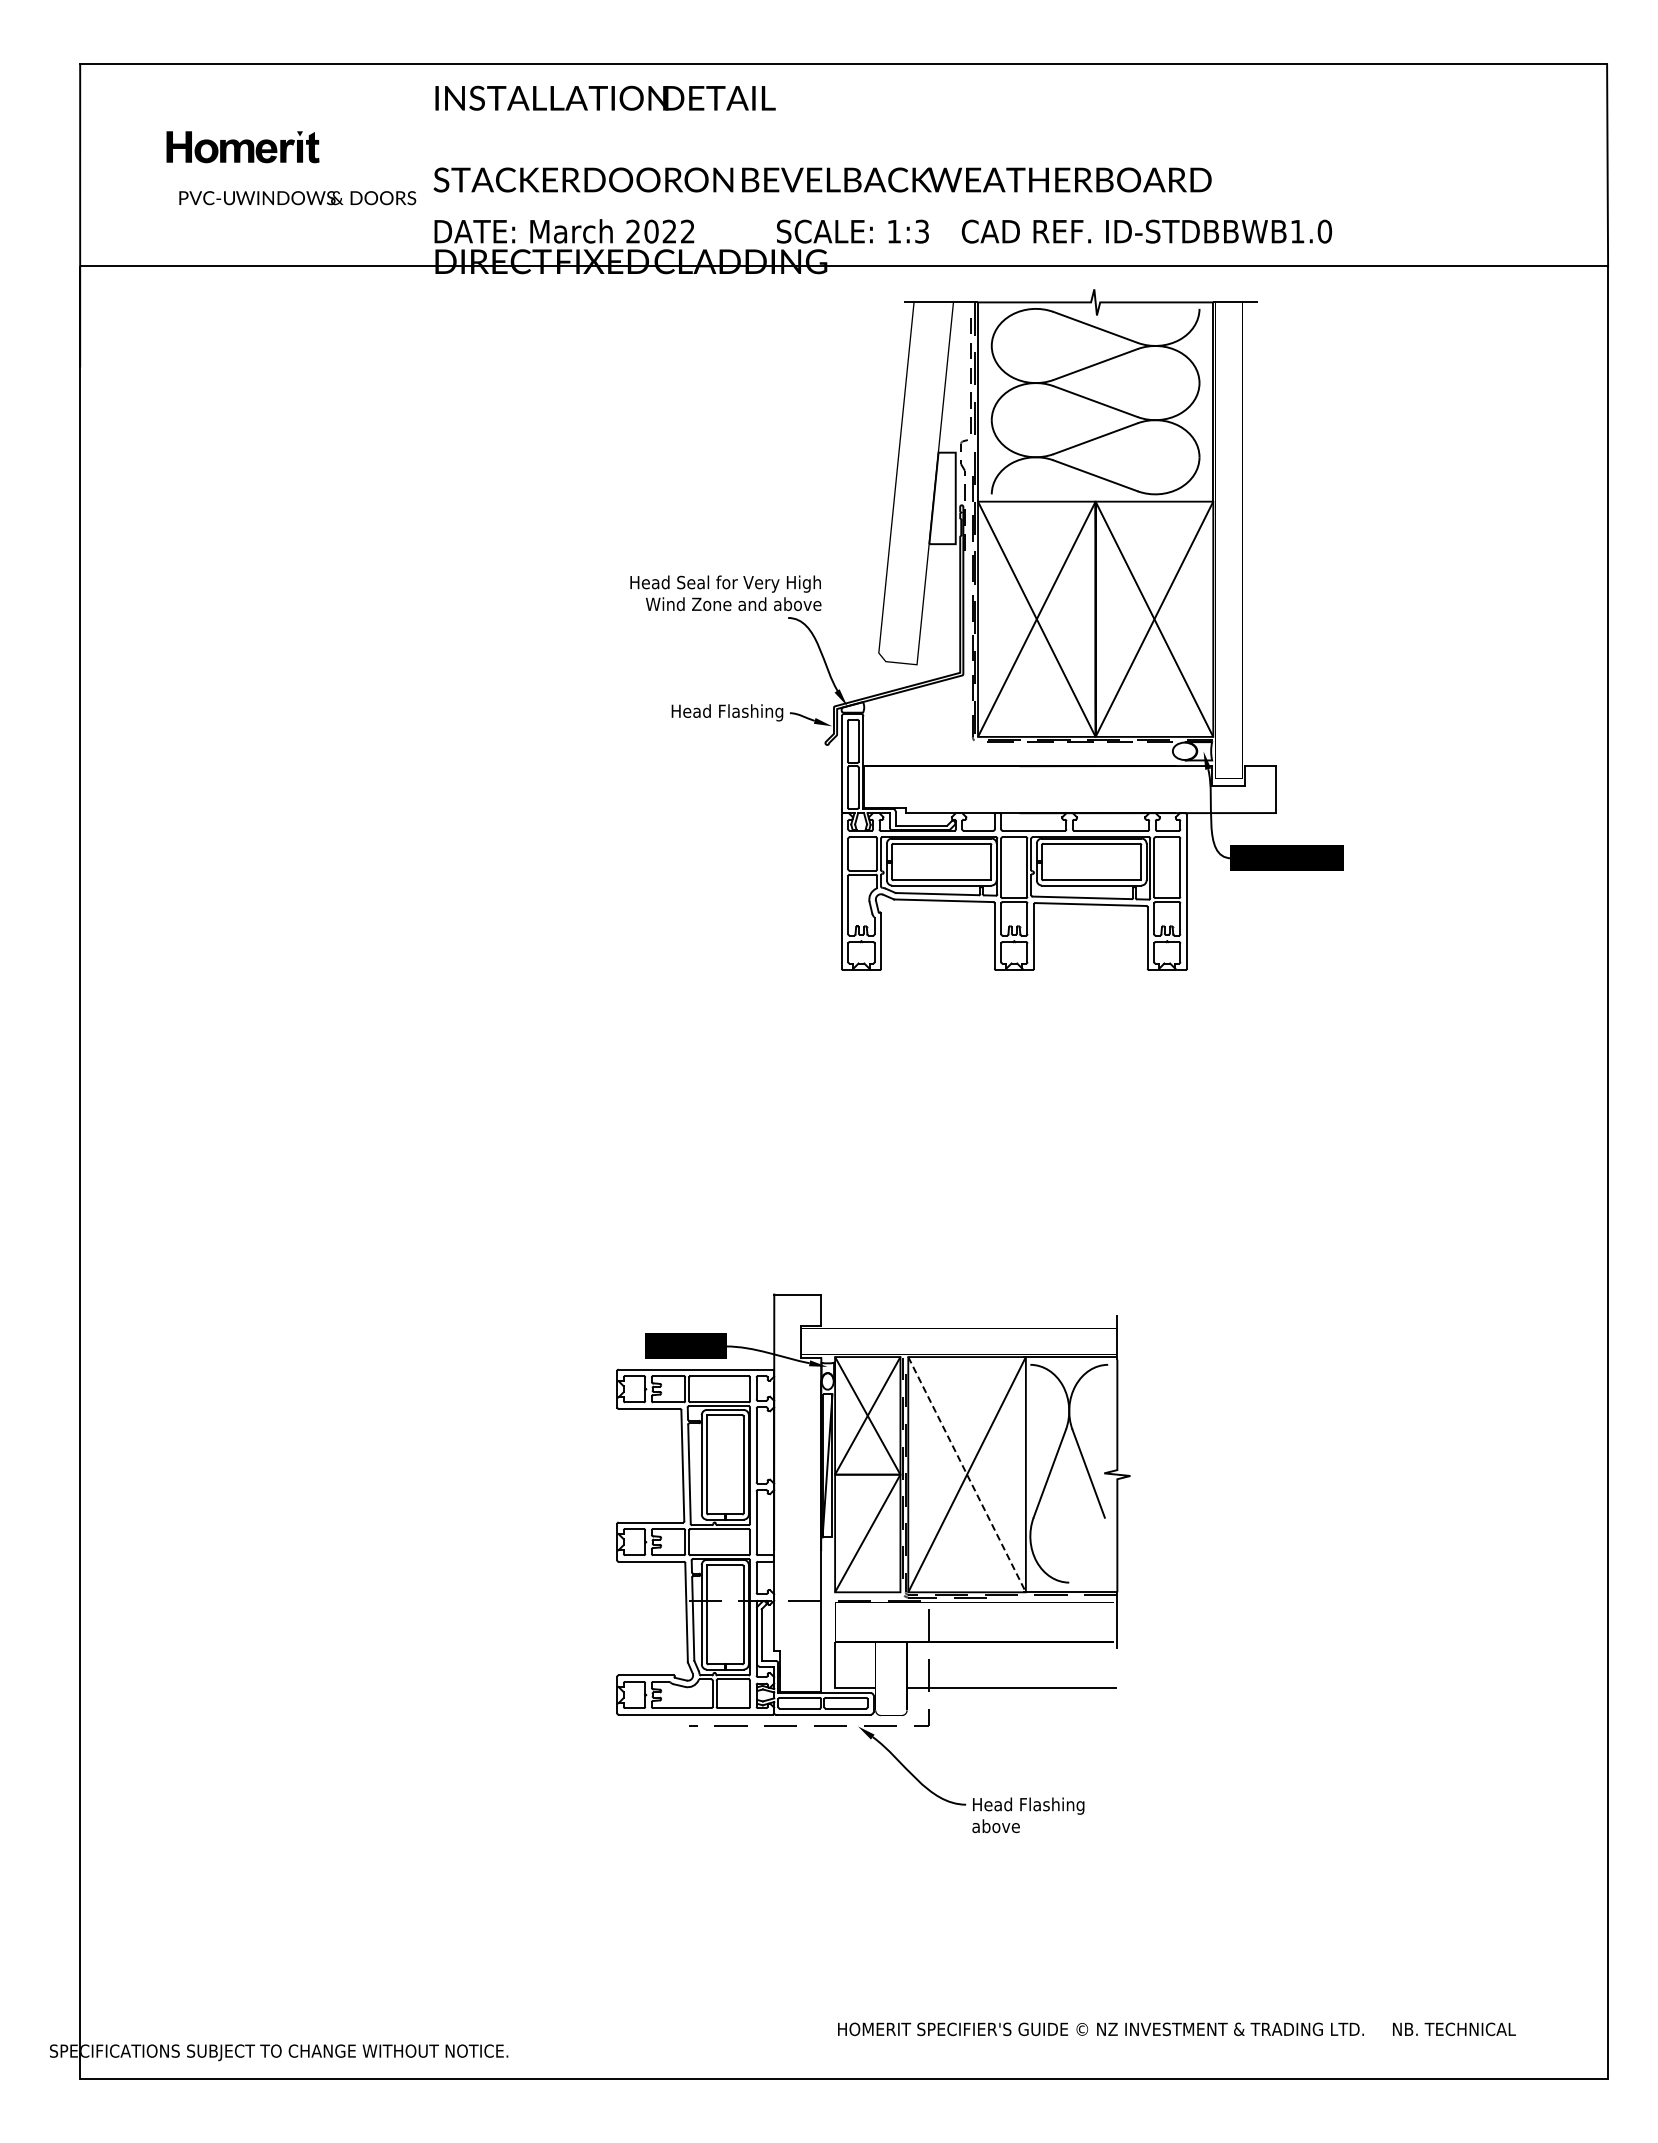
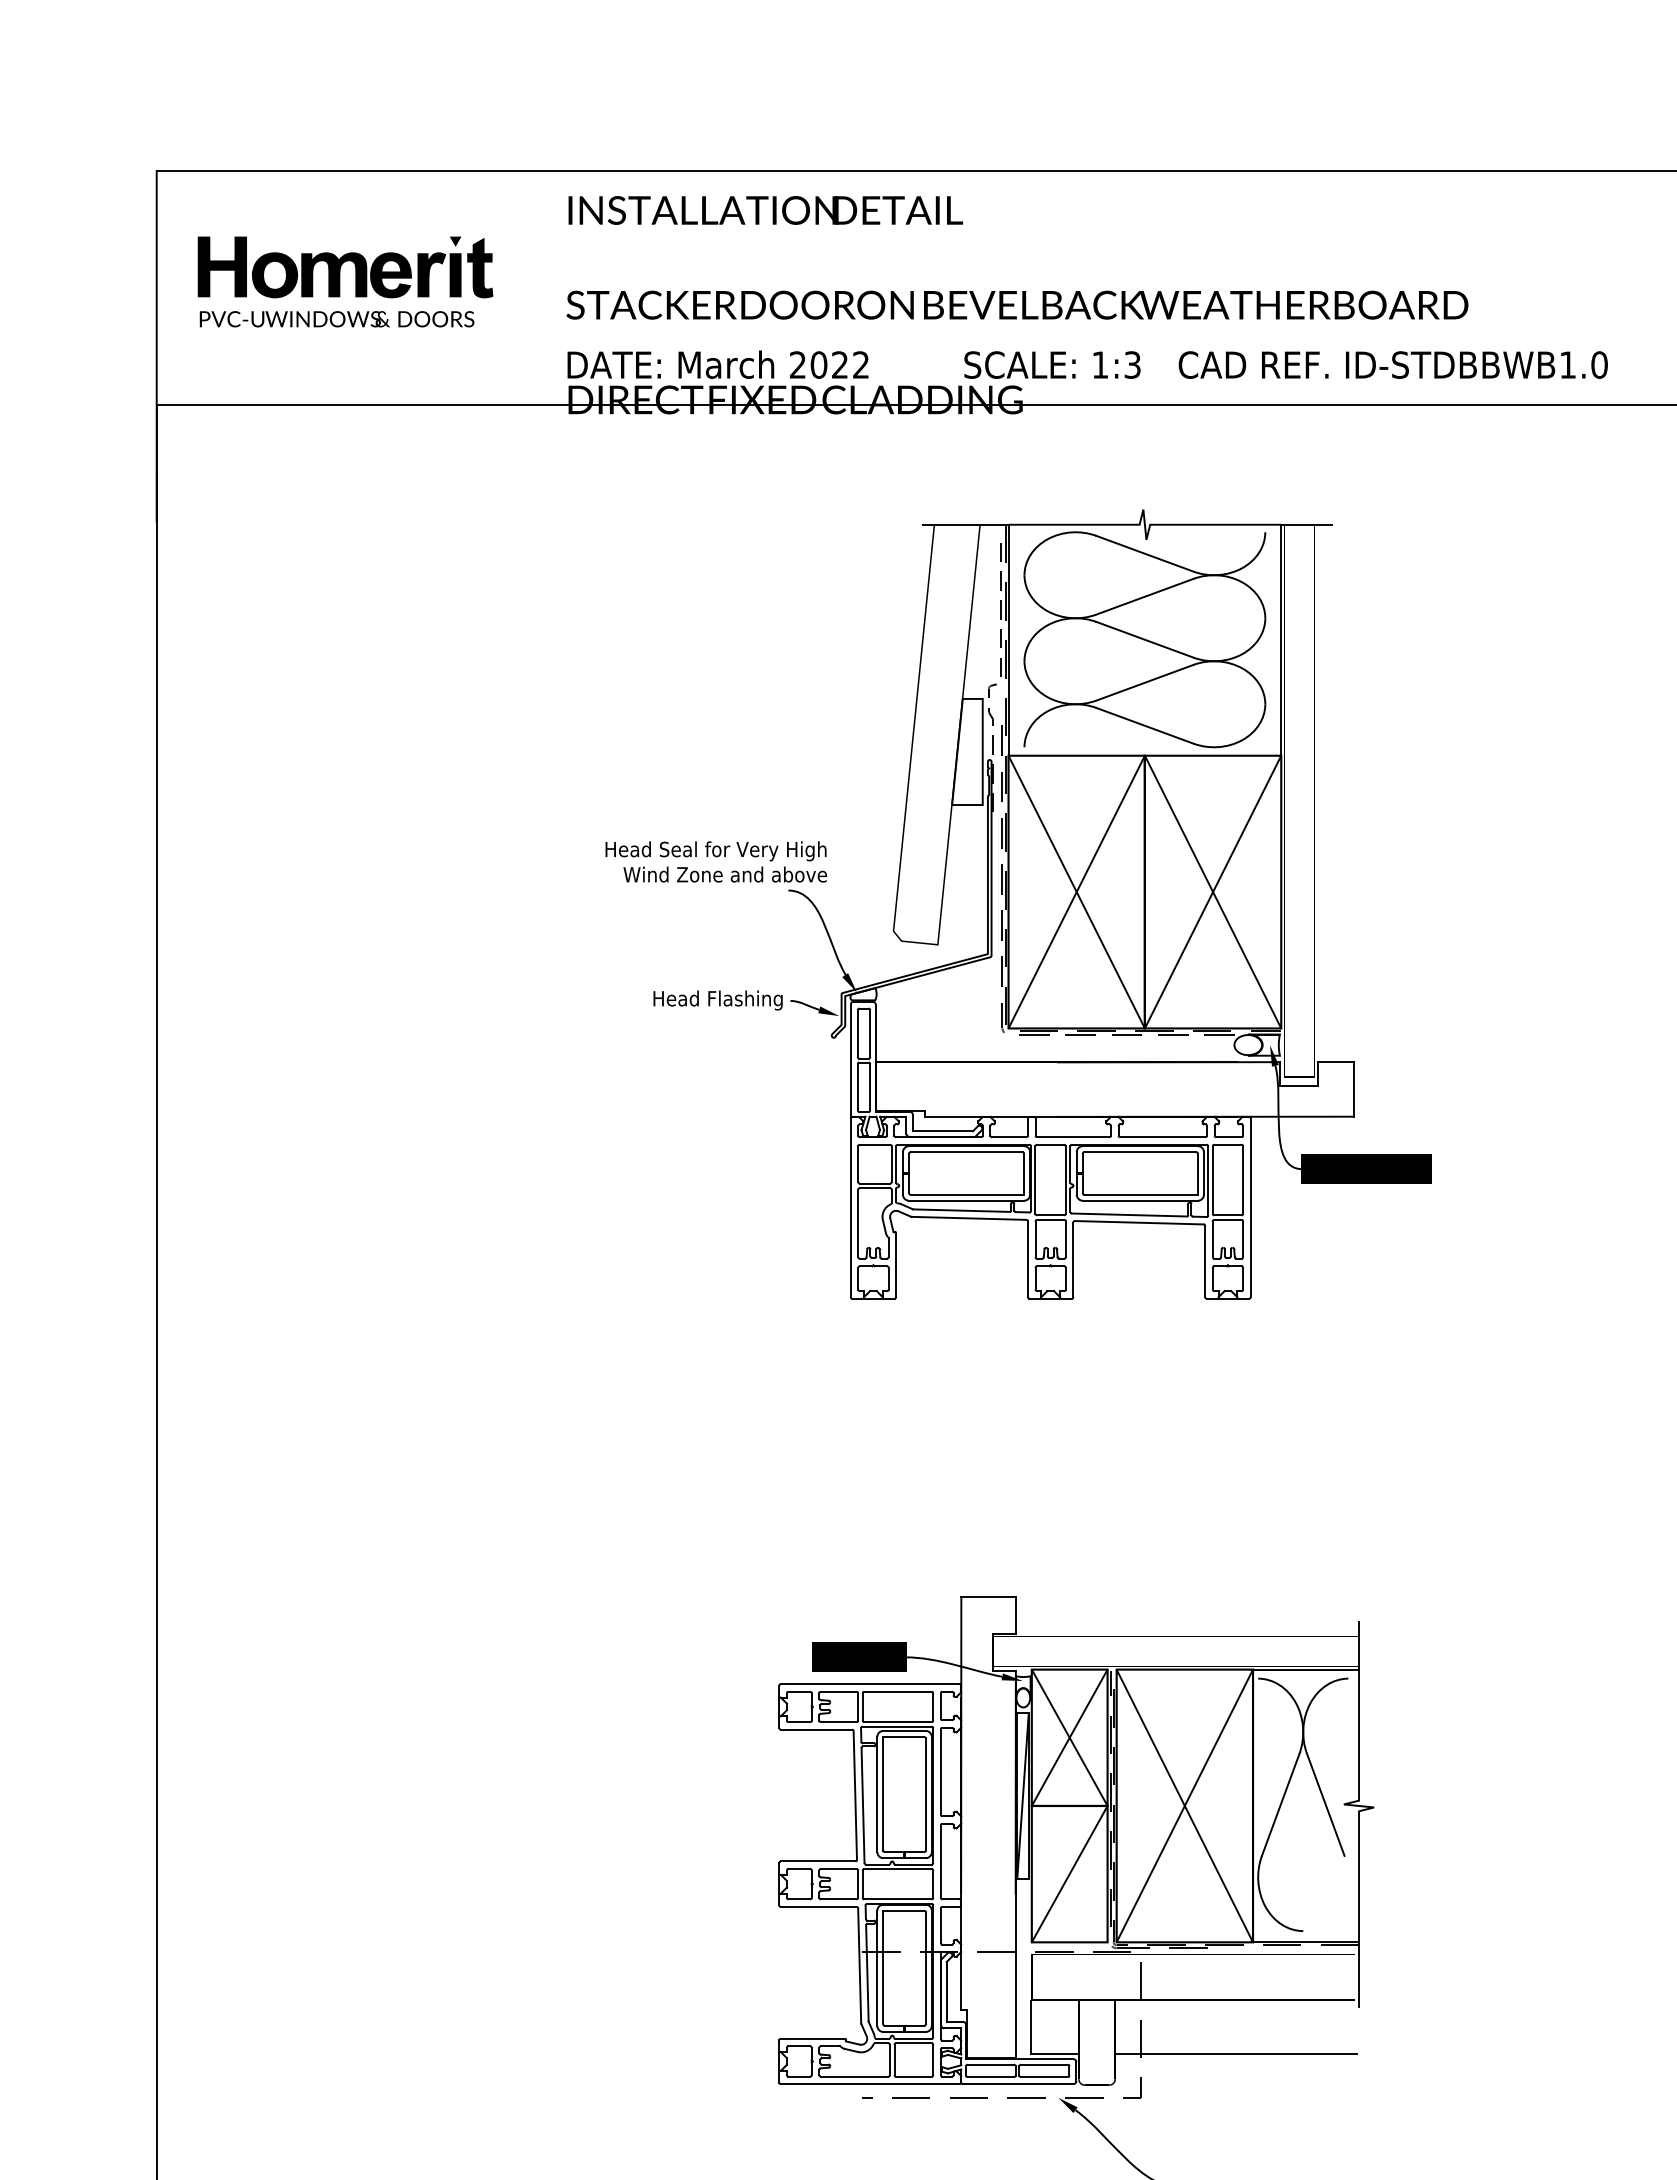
part: (242, 146) -> (344, 266), size x1.67
text: (297, 198) -> (336, 319), moved
part: (986, 629) -> (1018, 903), moved
line: (967, 1474) -> (1185, 1805), dashed -> solid

